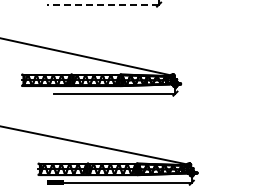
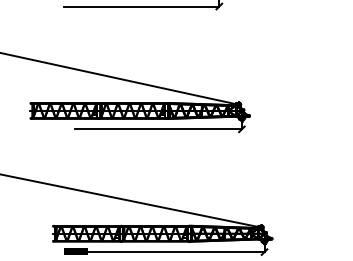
line: (102, 4) -> (141, 6), dashed -> solid

